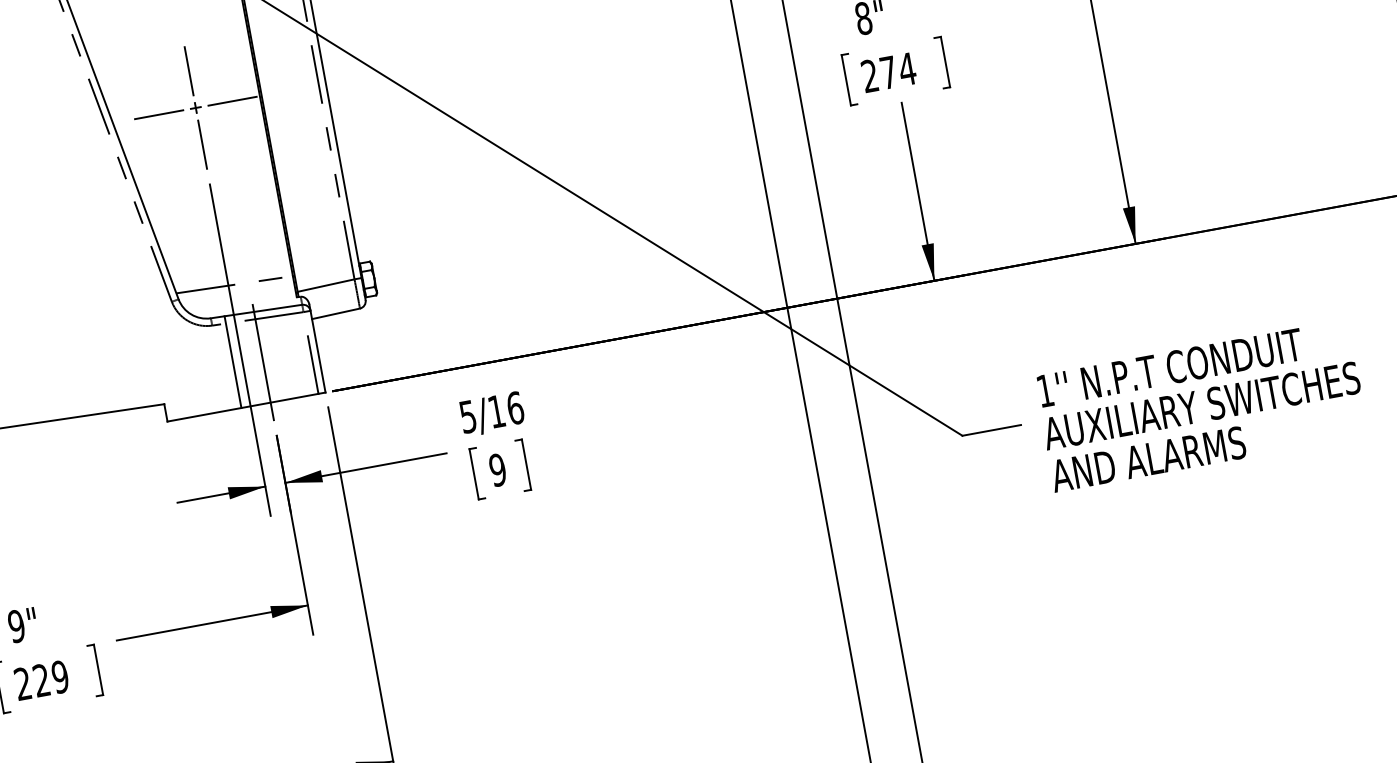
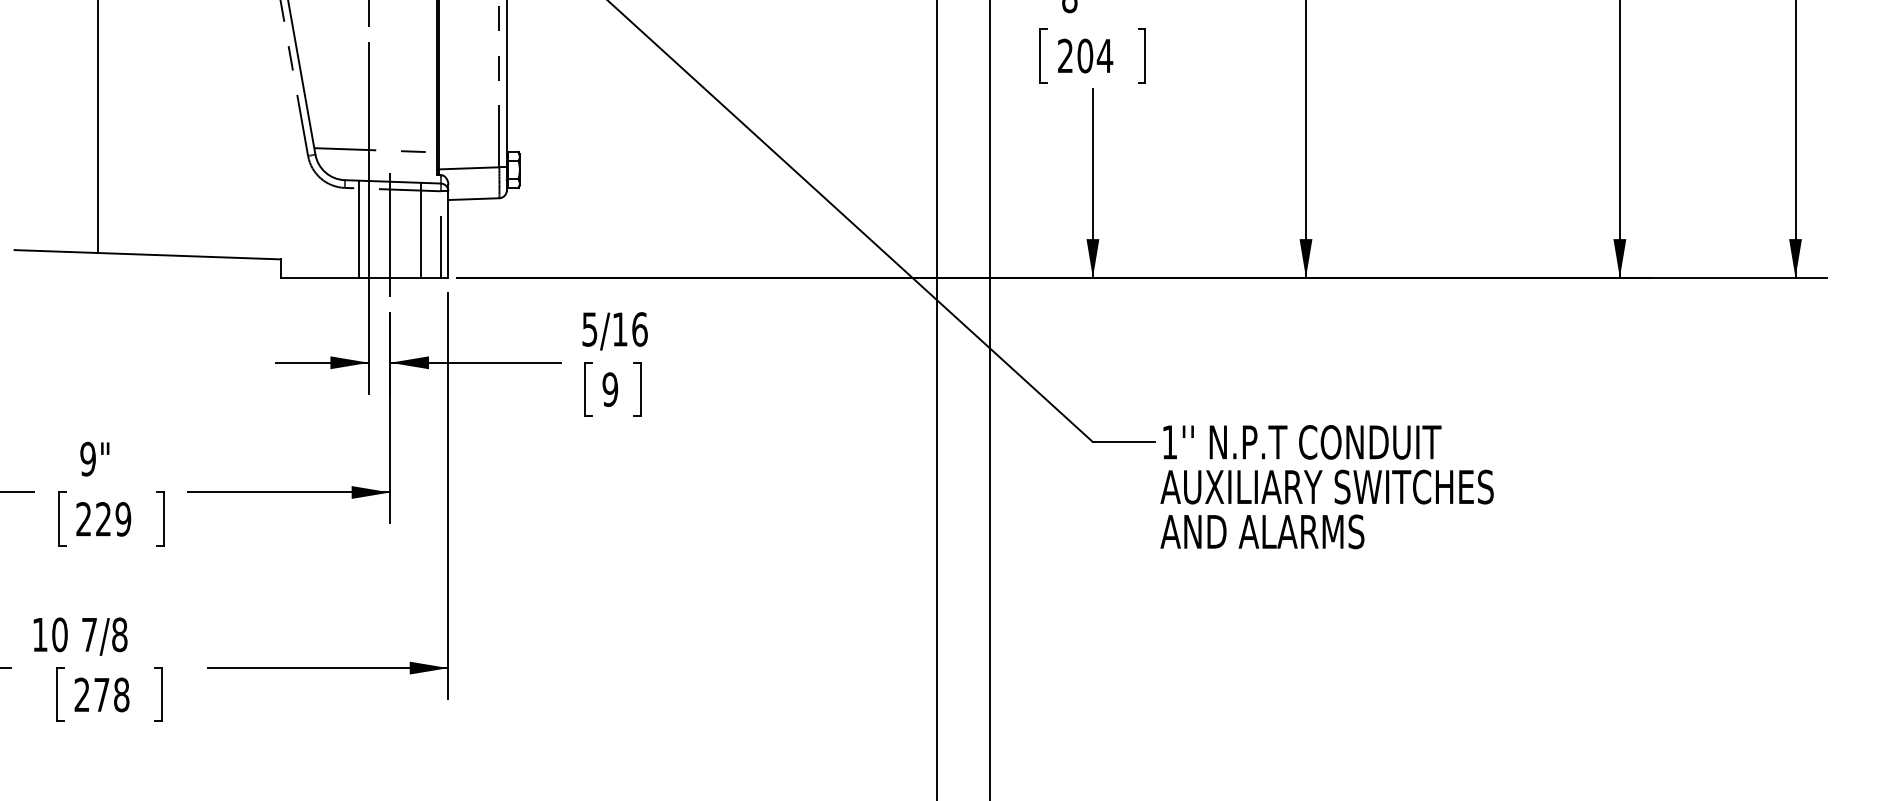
text: (888, 72) -> (1085, 55), 274 -> 204
line: (291, 351) -> (421, 229), added
text: (1201, 406) -> (1326, 487), moved

